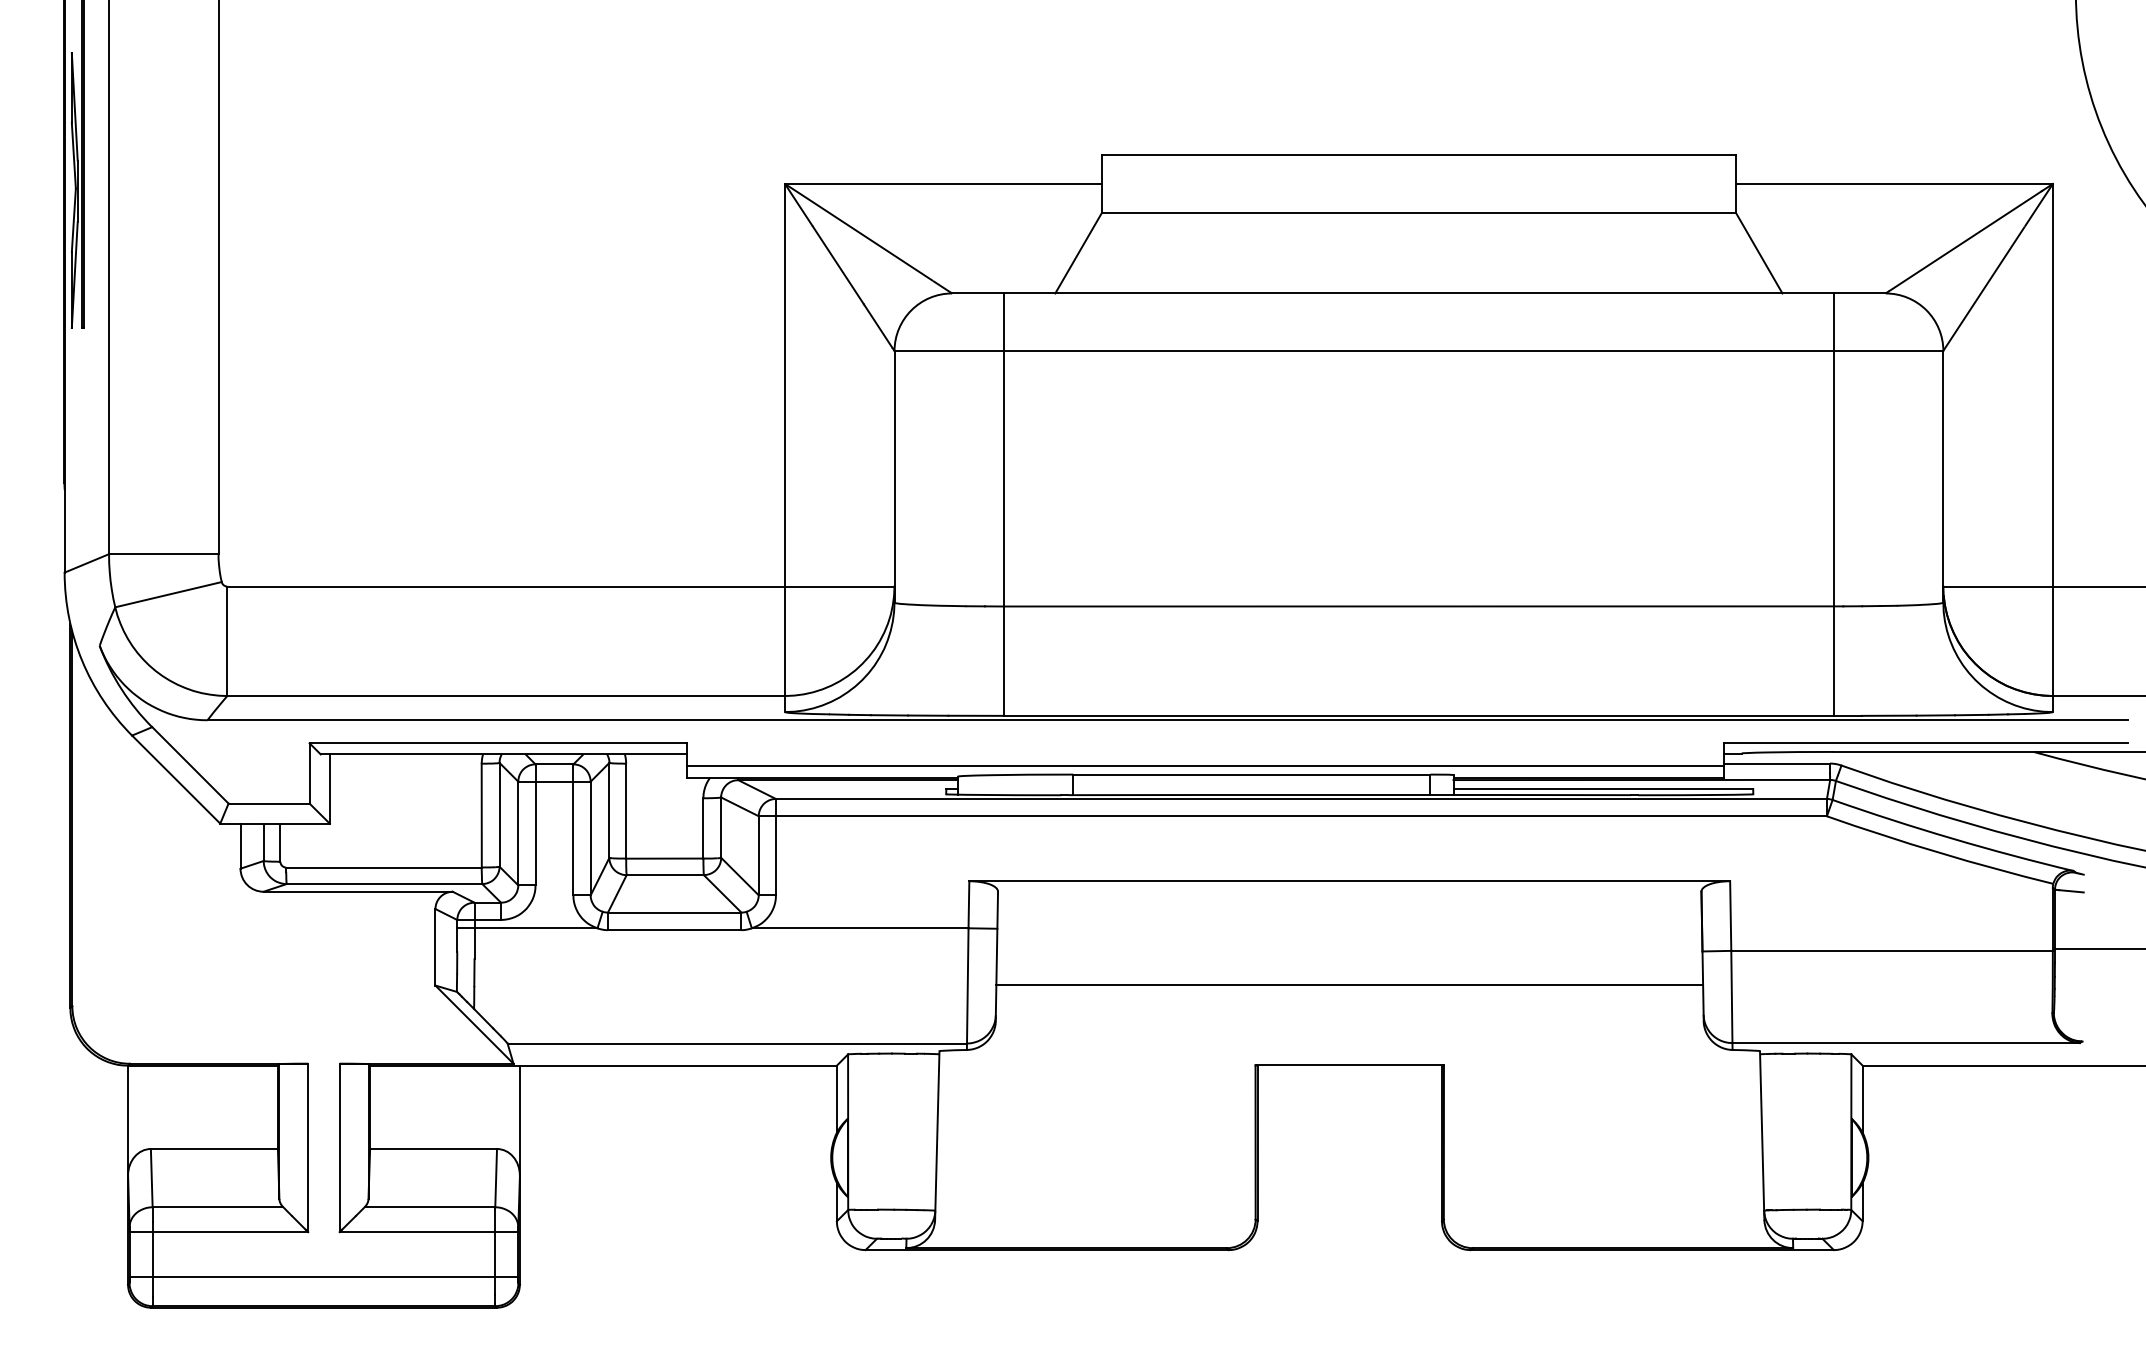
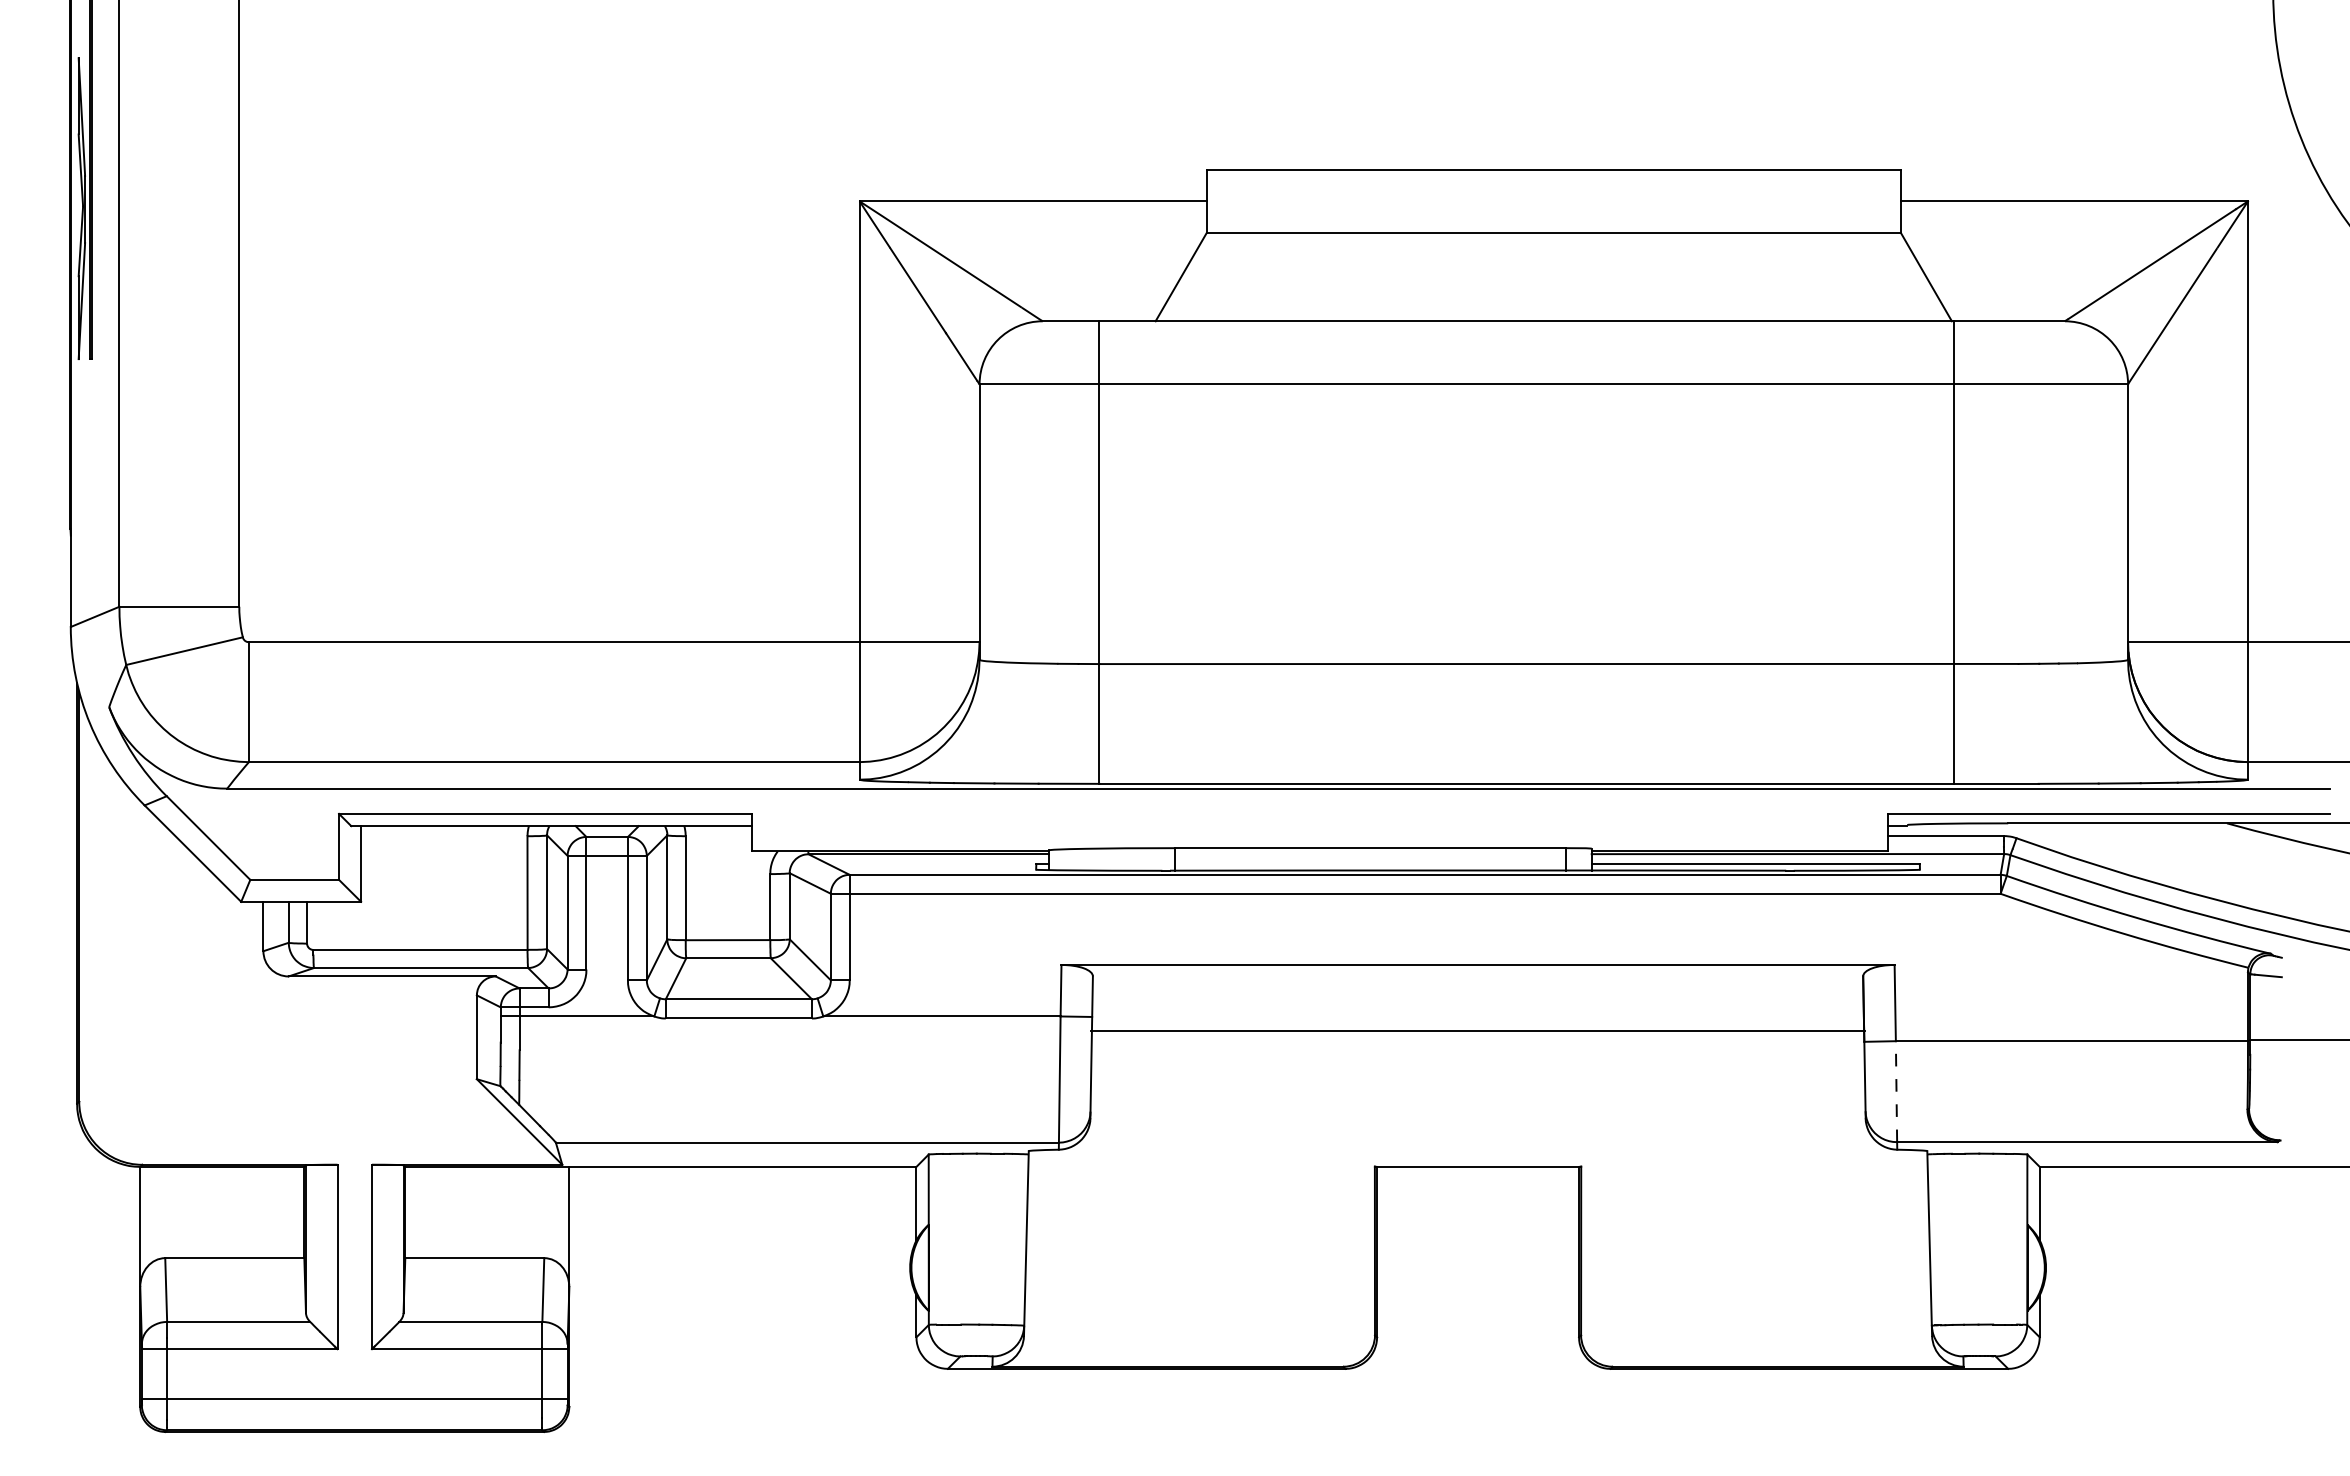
line: (1834, 504) -> (1954, 552), moved
line: (1205, 766) -> (1320, 839), removed
line: (1349, 984) -> (1477, 1030), moved
line: (1731, 996) -> (1896, 1091), solid -> dashed

